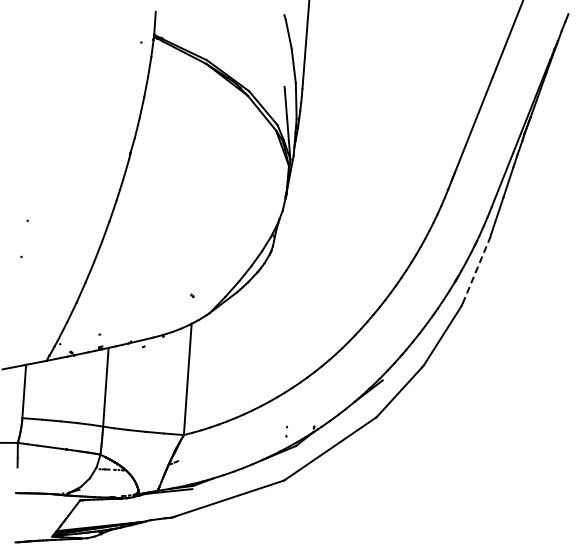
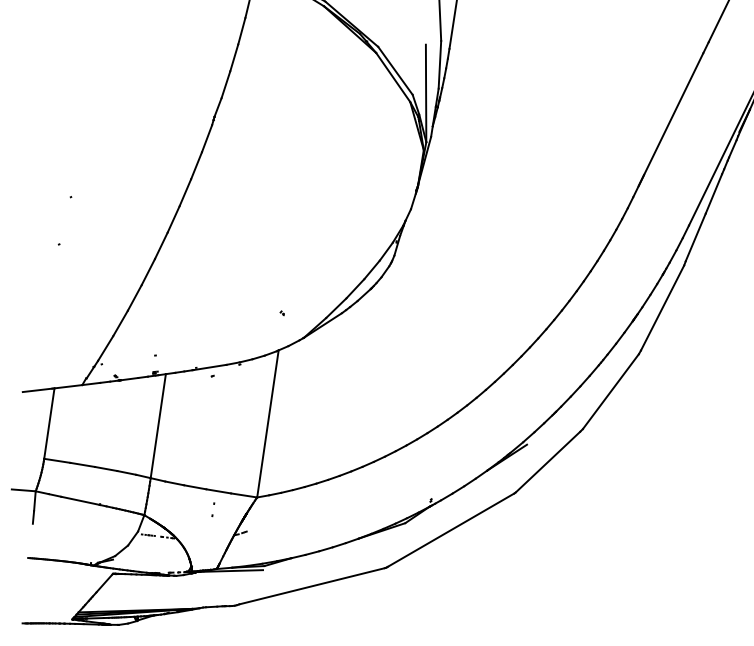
line: (476, 270) -> (662, 307), dashed -> solid
part: (286, 431) -> (213, 509), moved

